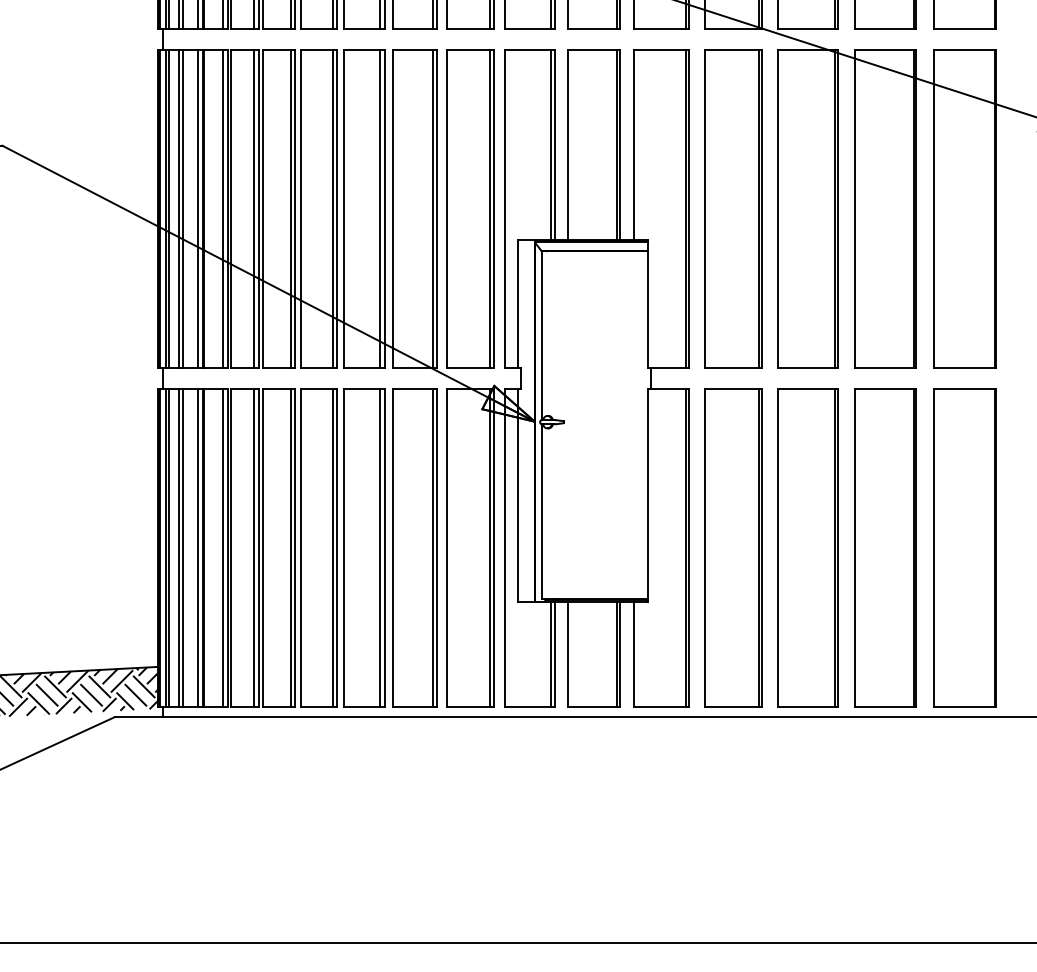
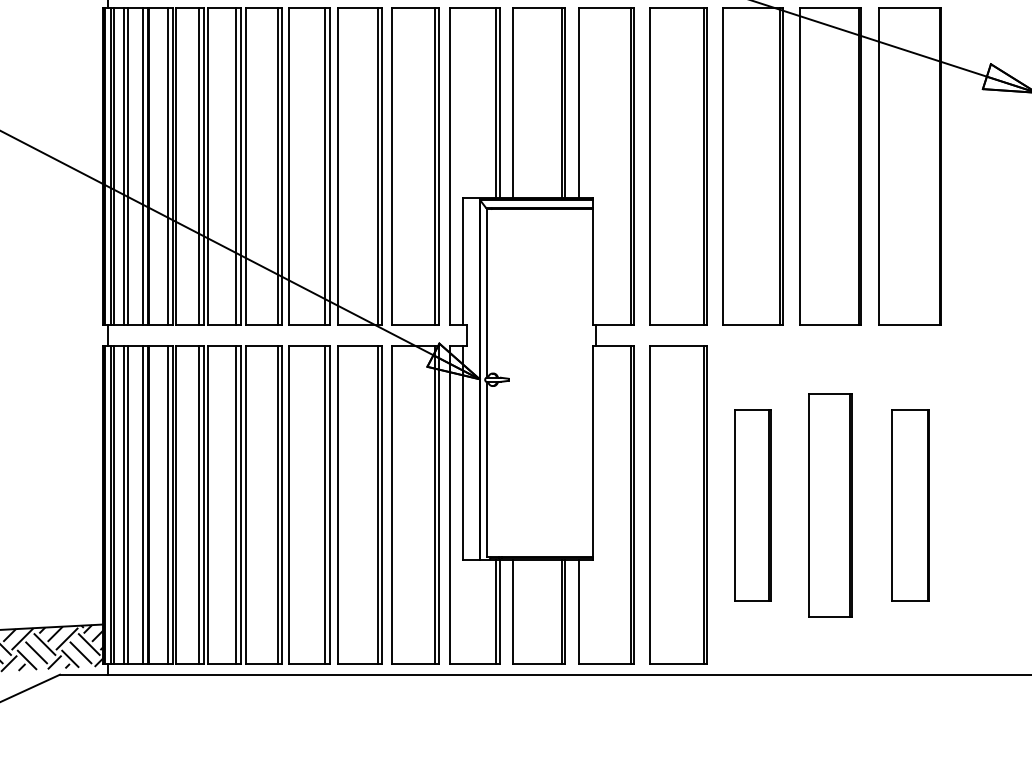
part: (807, 547) -> (752, 505), size x0.6
part: (885, 547) -> (830, 505), size x0.7
part: (964, 547) -> (909, 505), size x0.6

